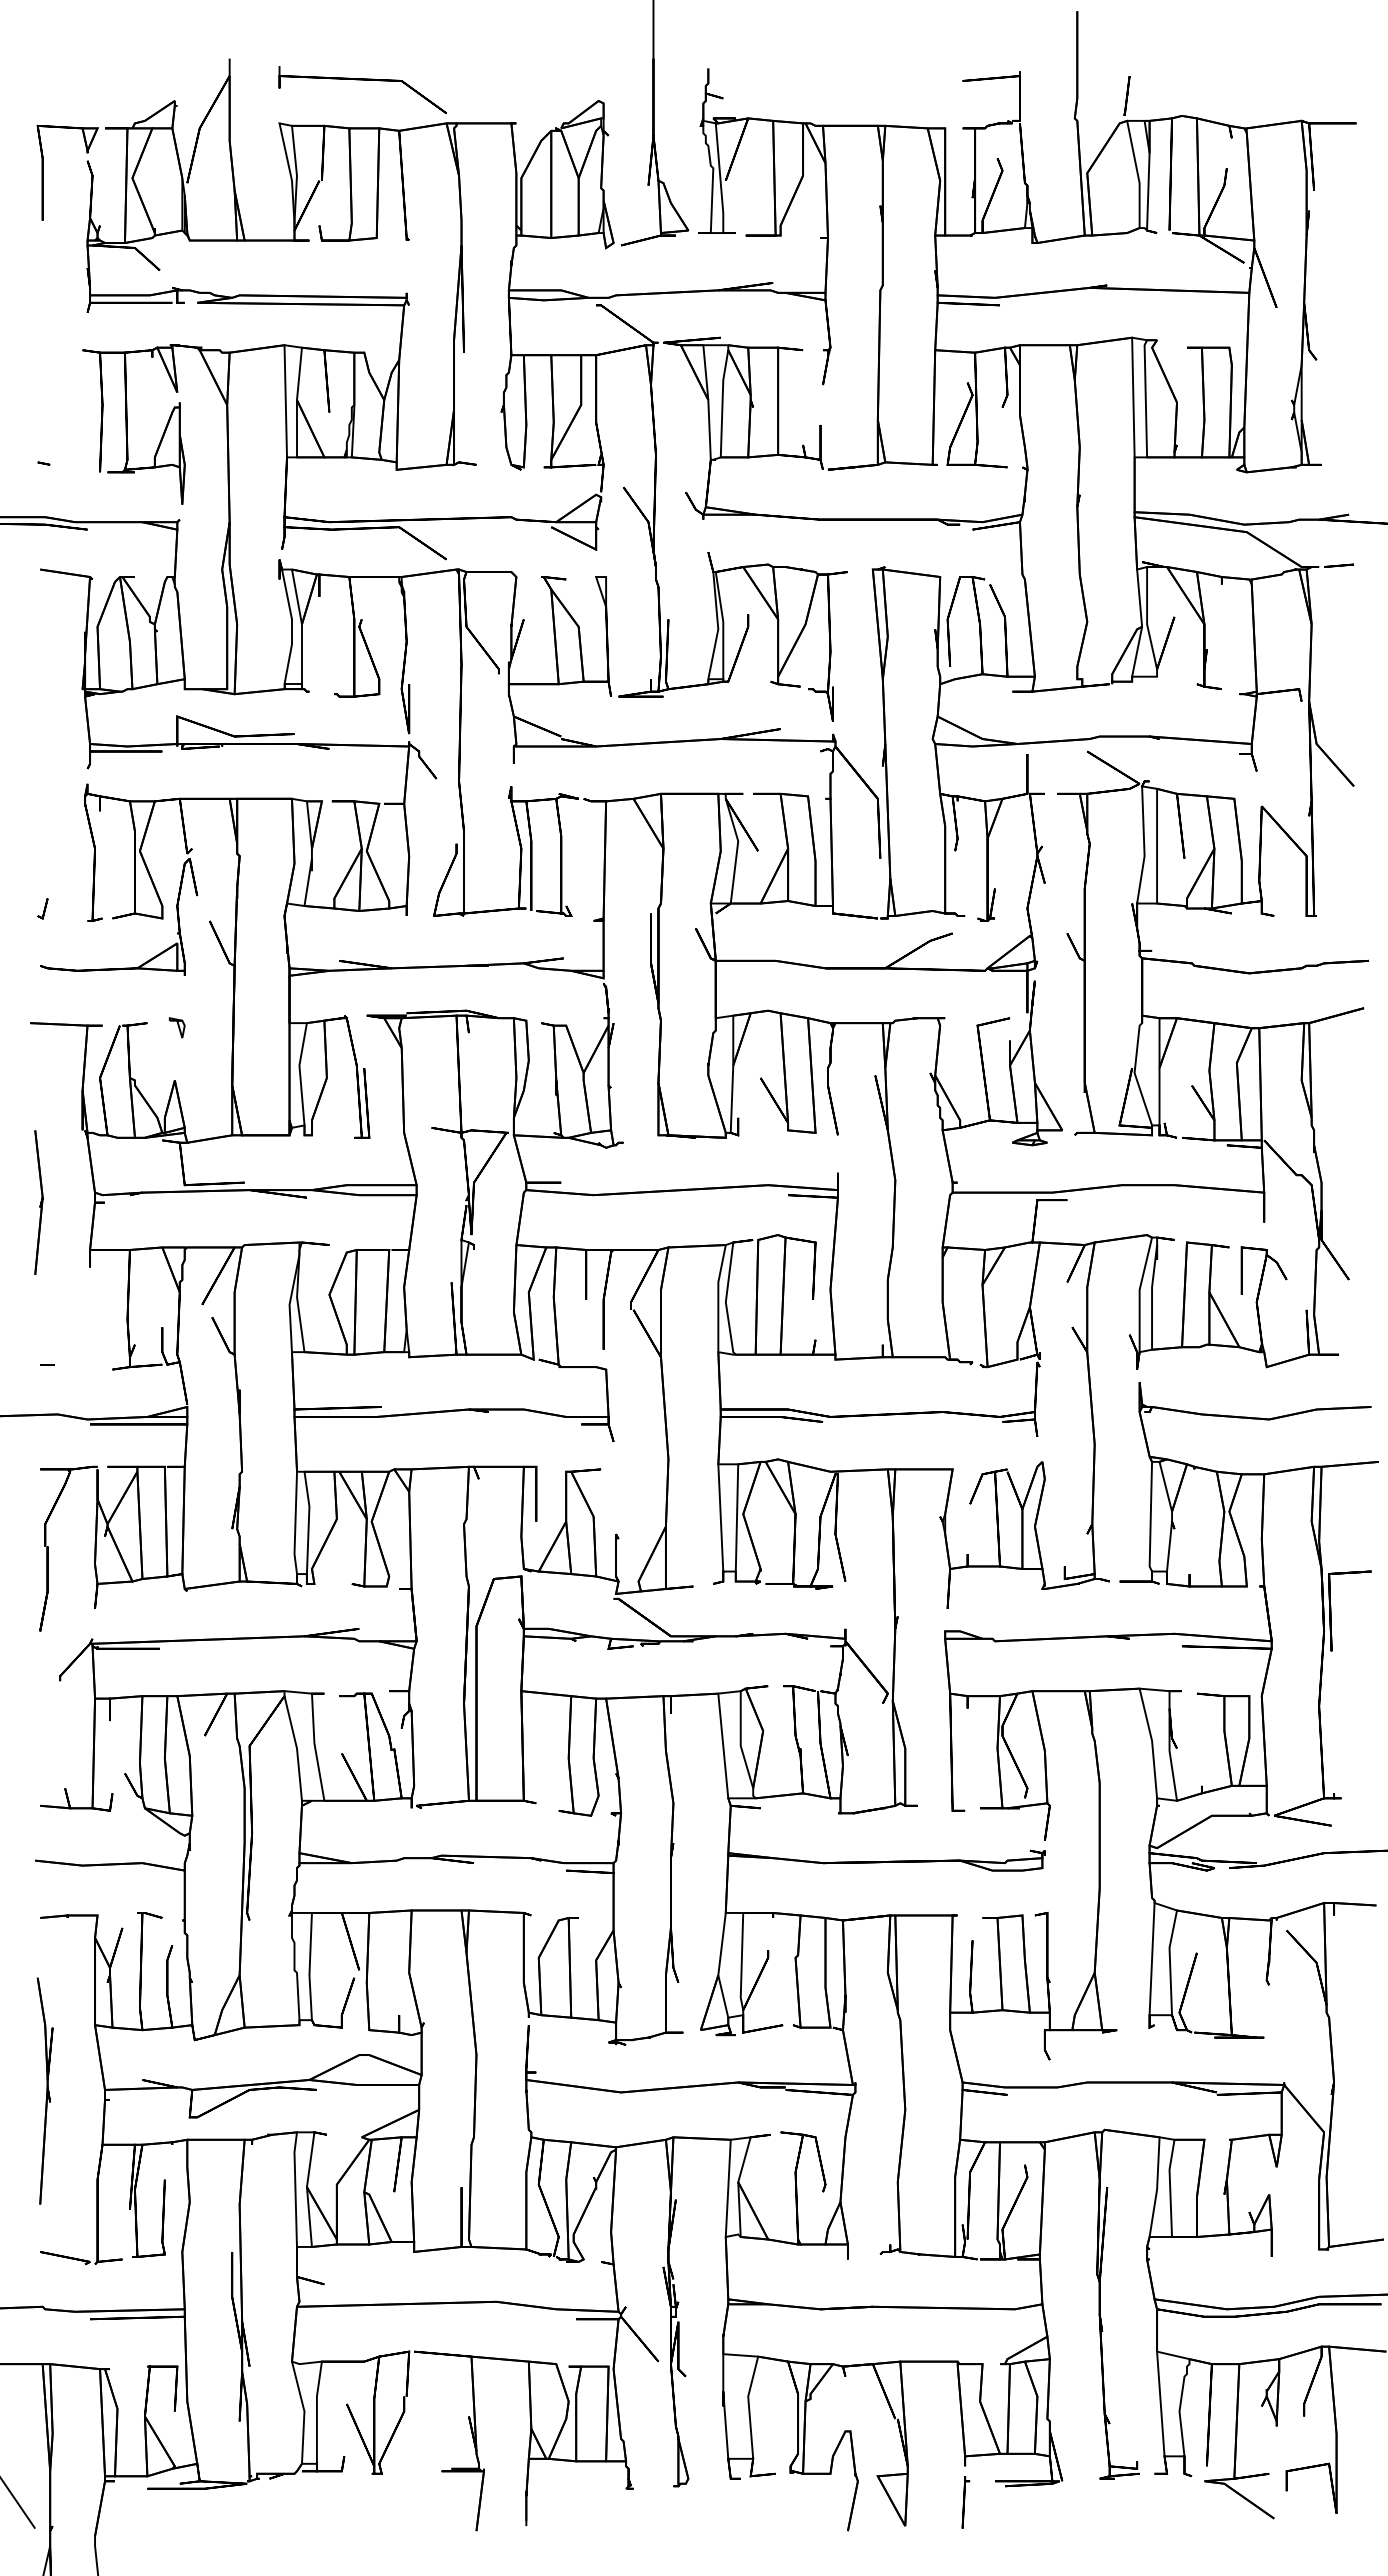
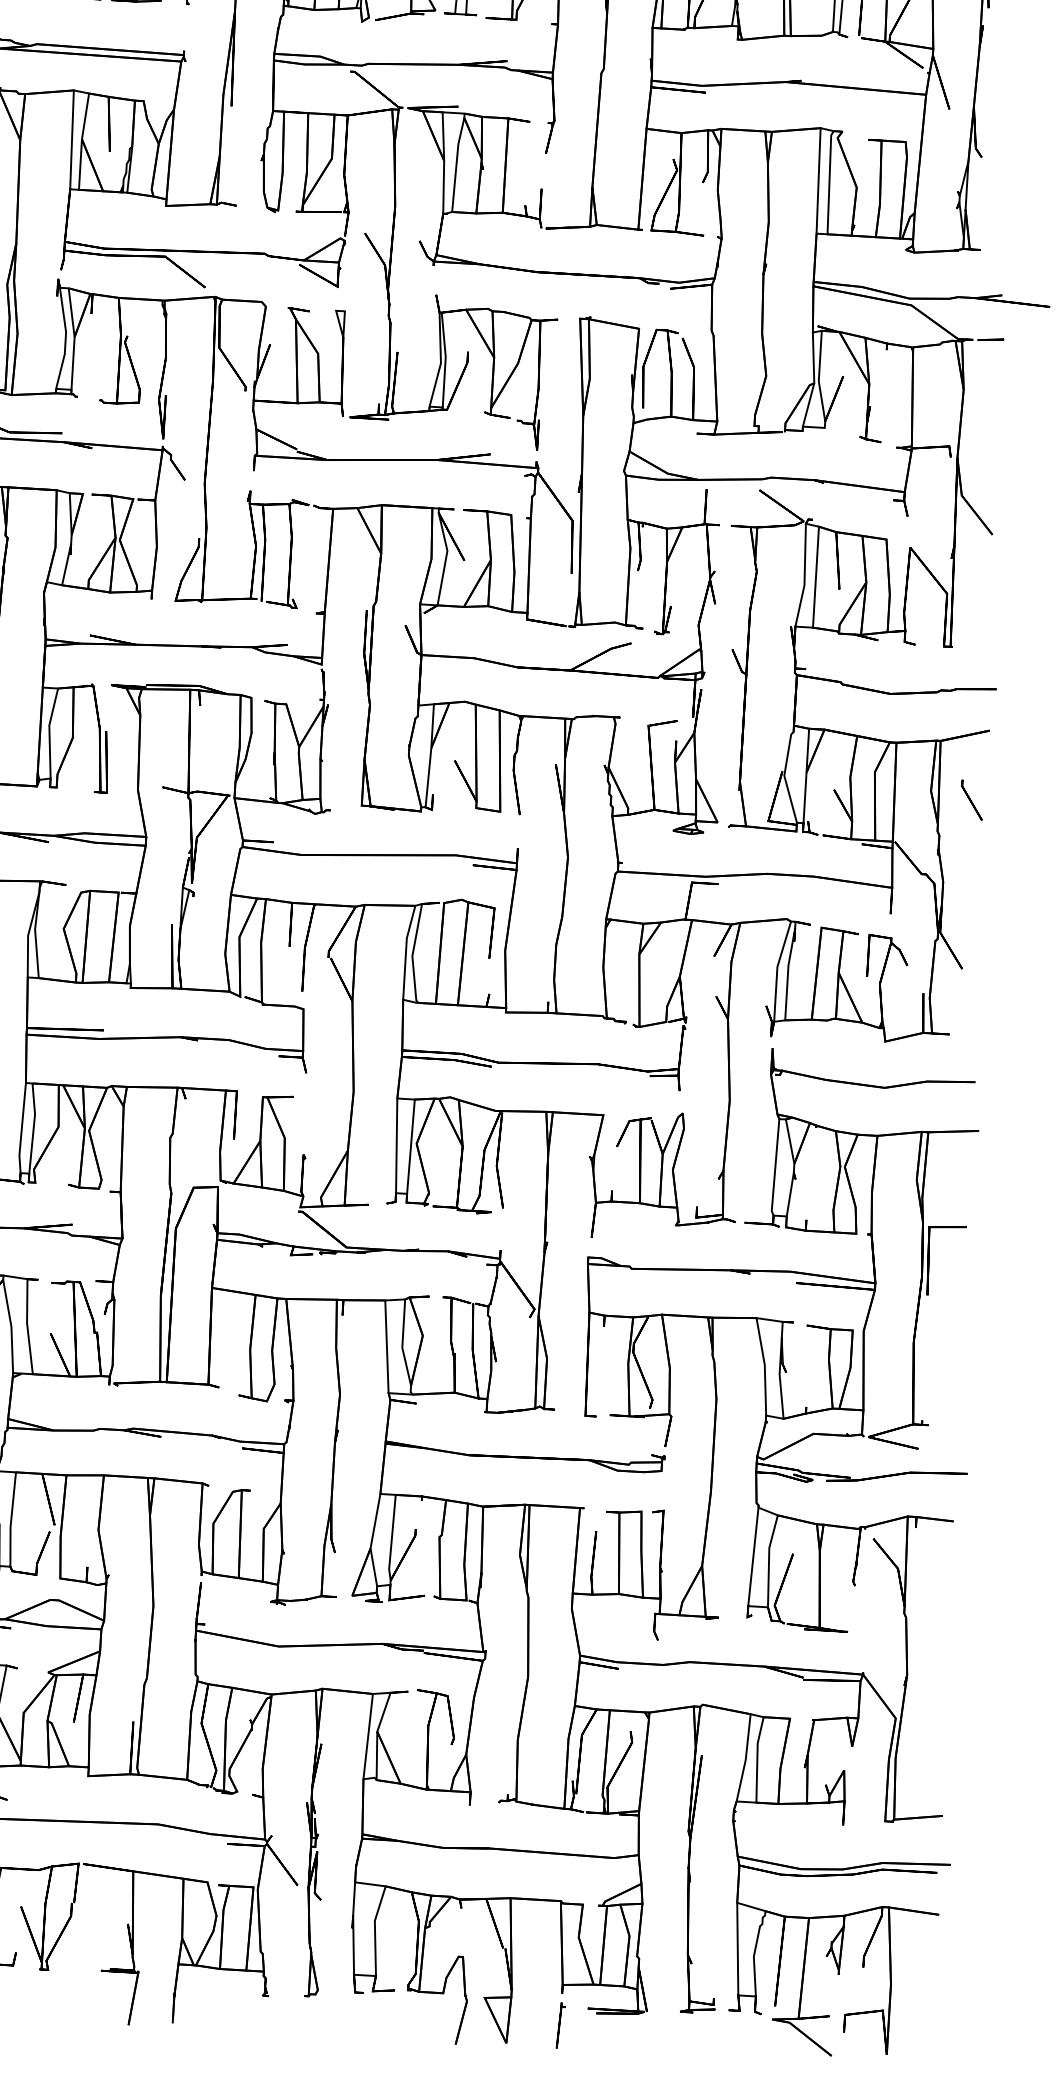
part: (1348, 1087) -> (971, 799), added

